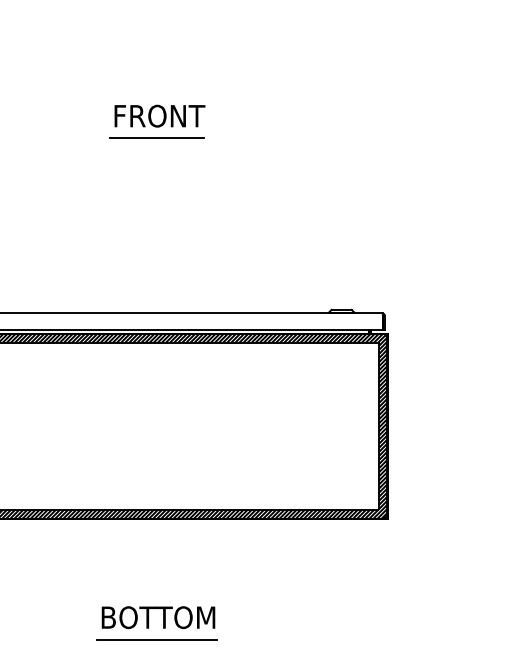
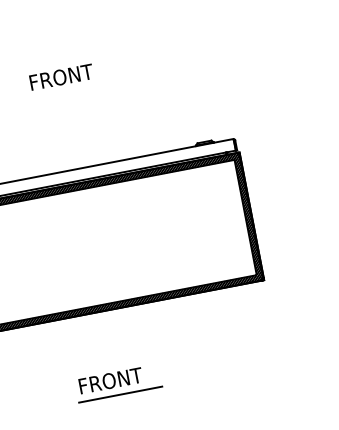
text: (159, 115) -> (61, 76), moved
line: (156, 138) -> (53, 48), removed
text: (159, 617) -> (119, 379), BOTTOM -> FRONT

